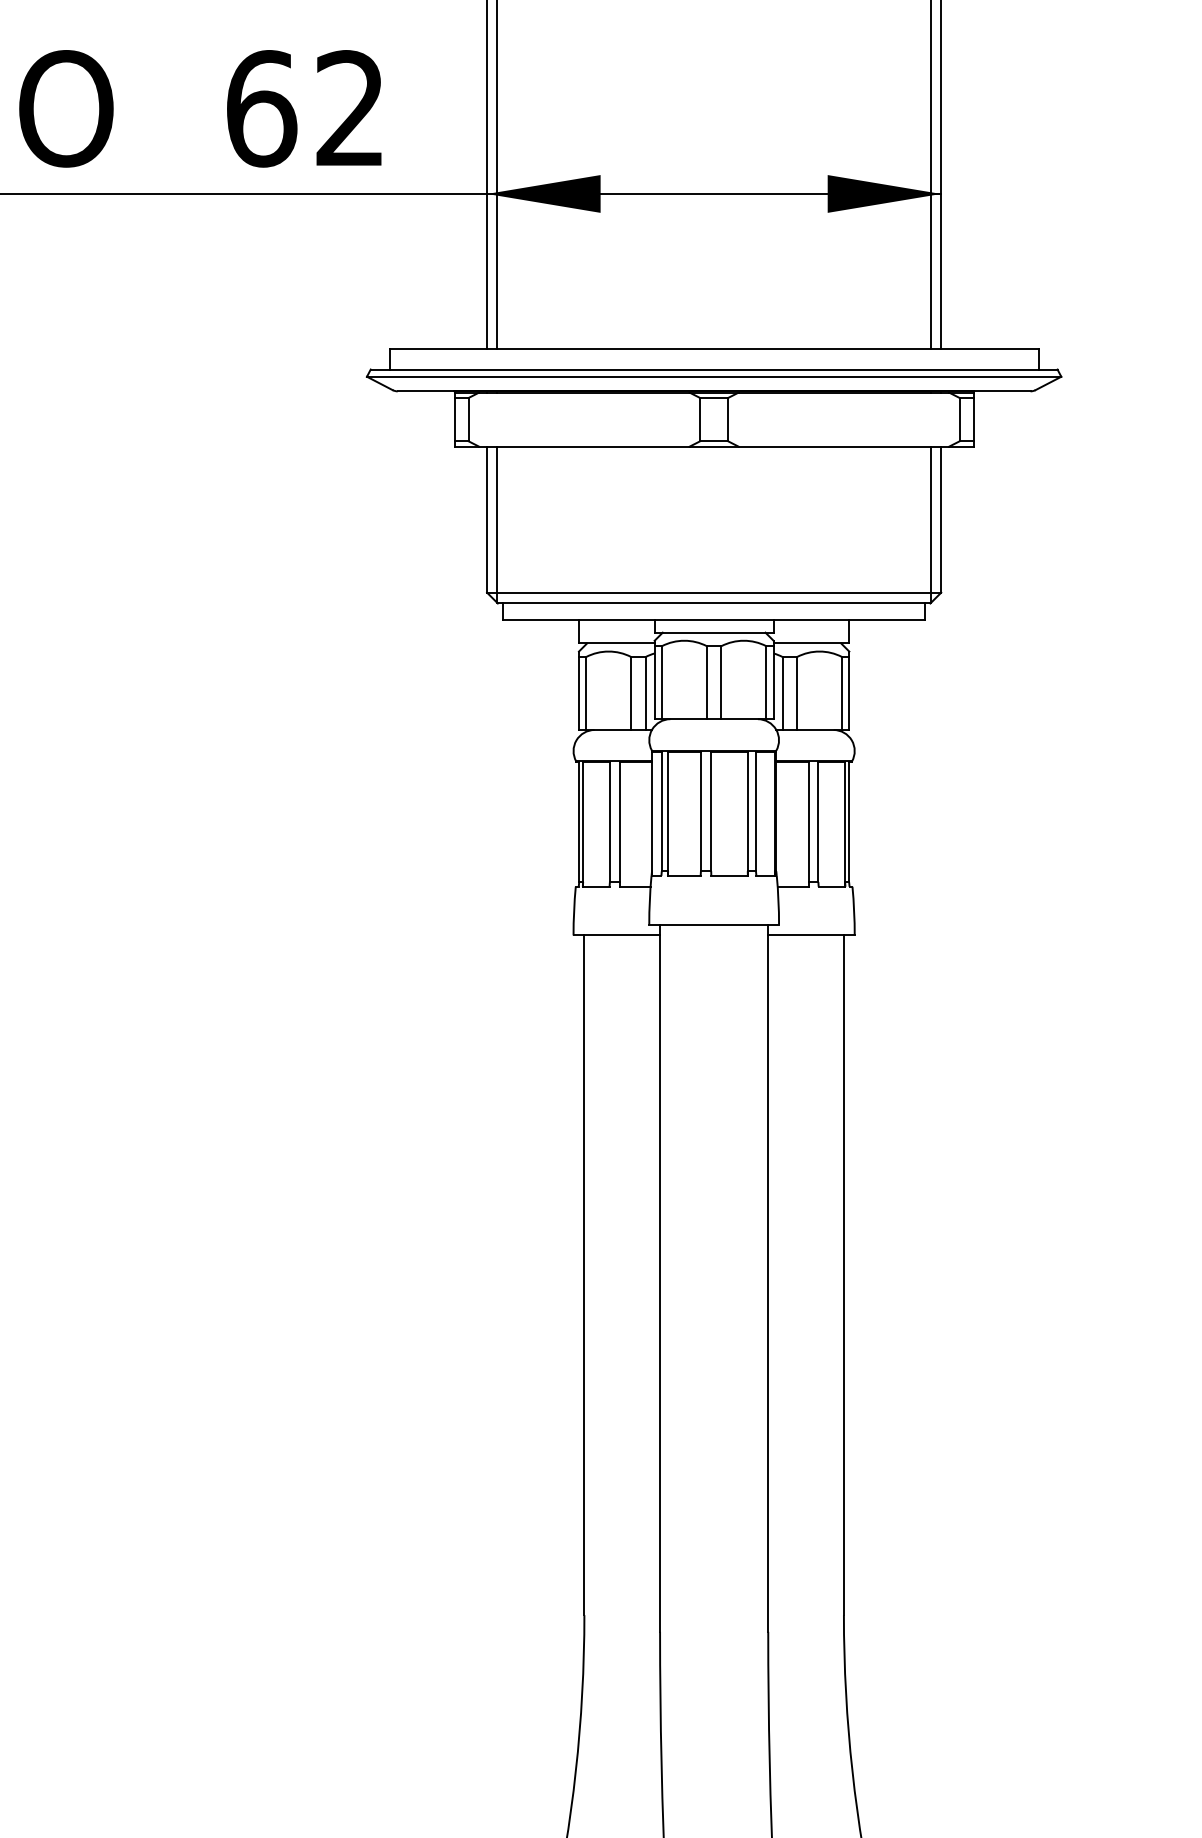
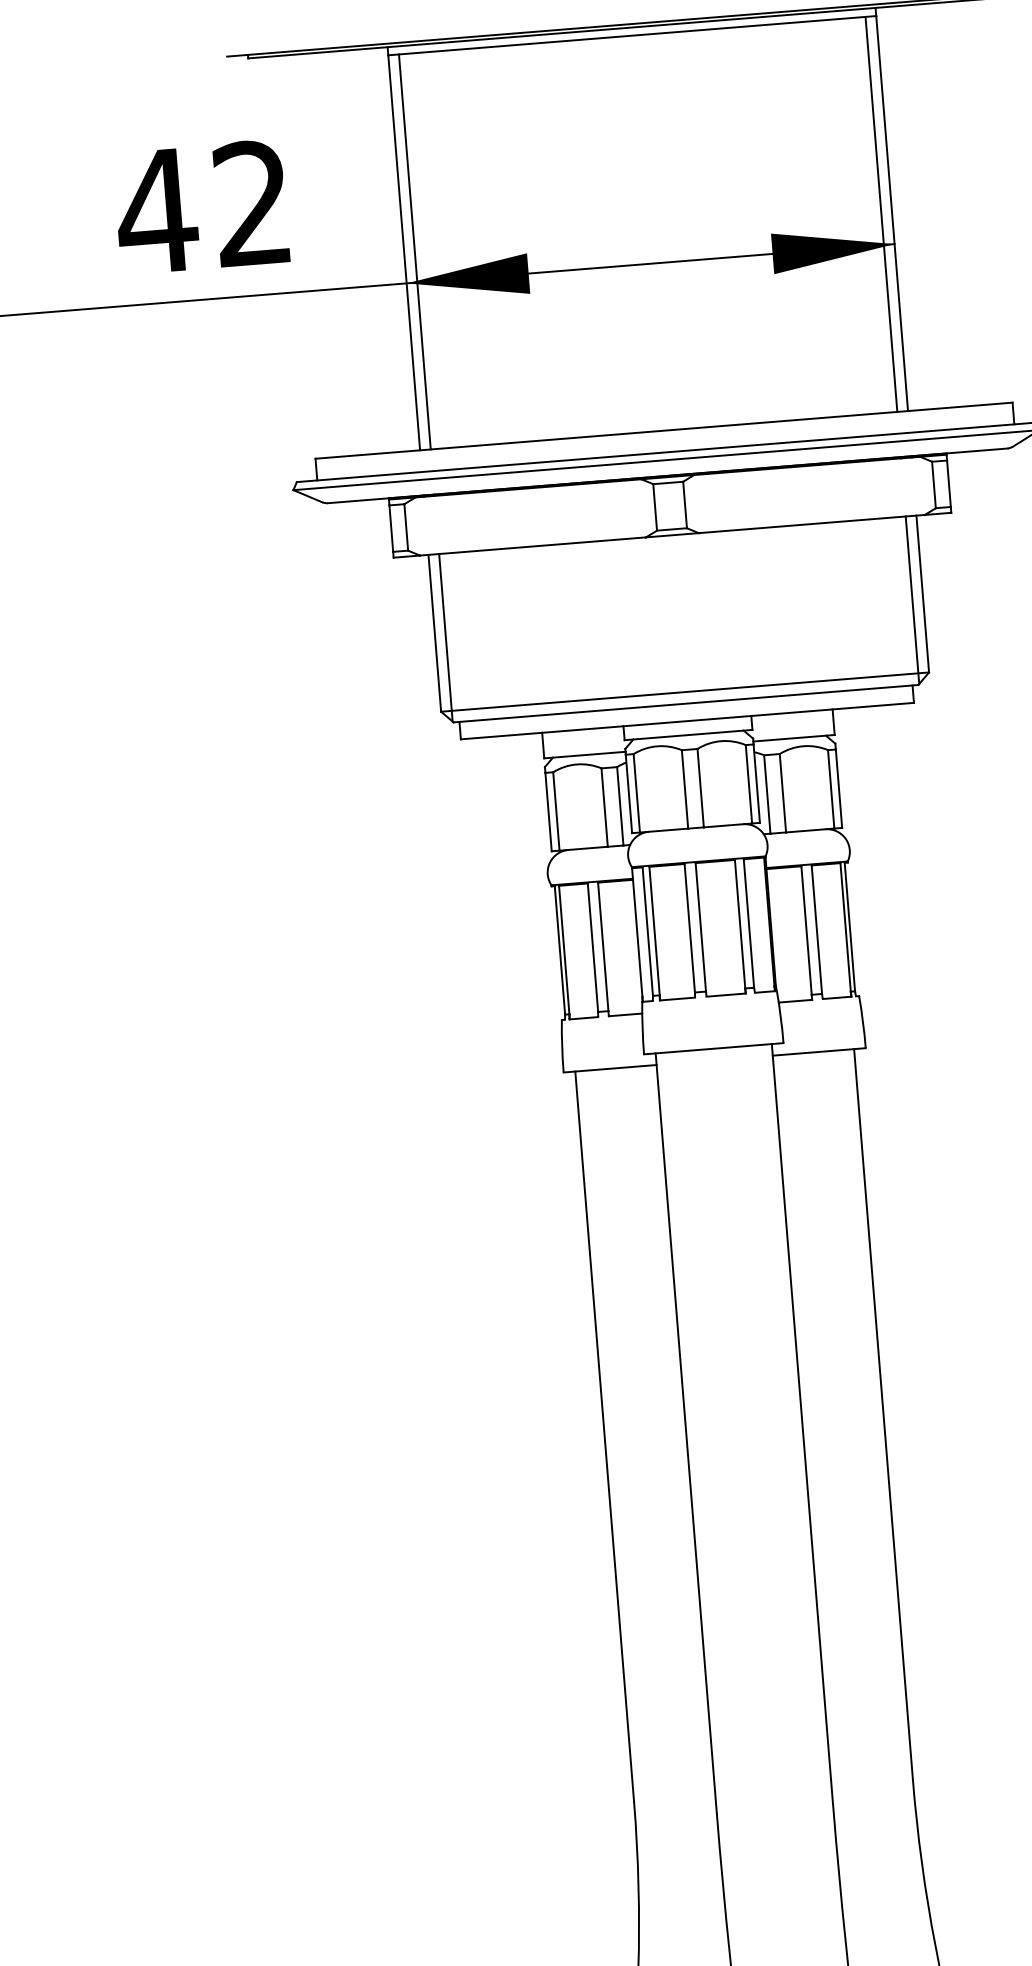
text: (261, 108) -> (156, 211), 62 -> 42

